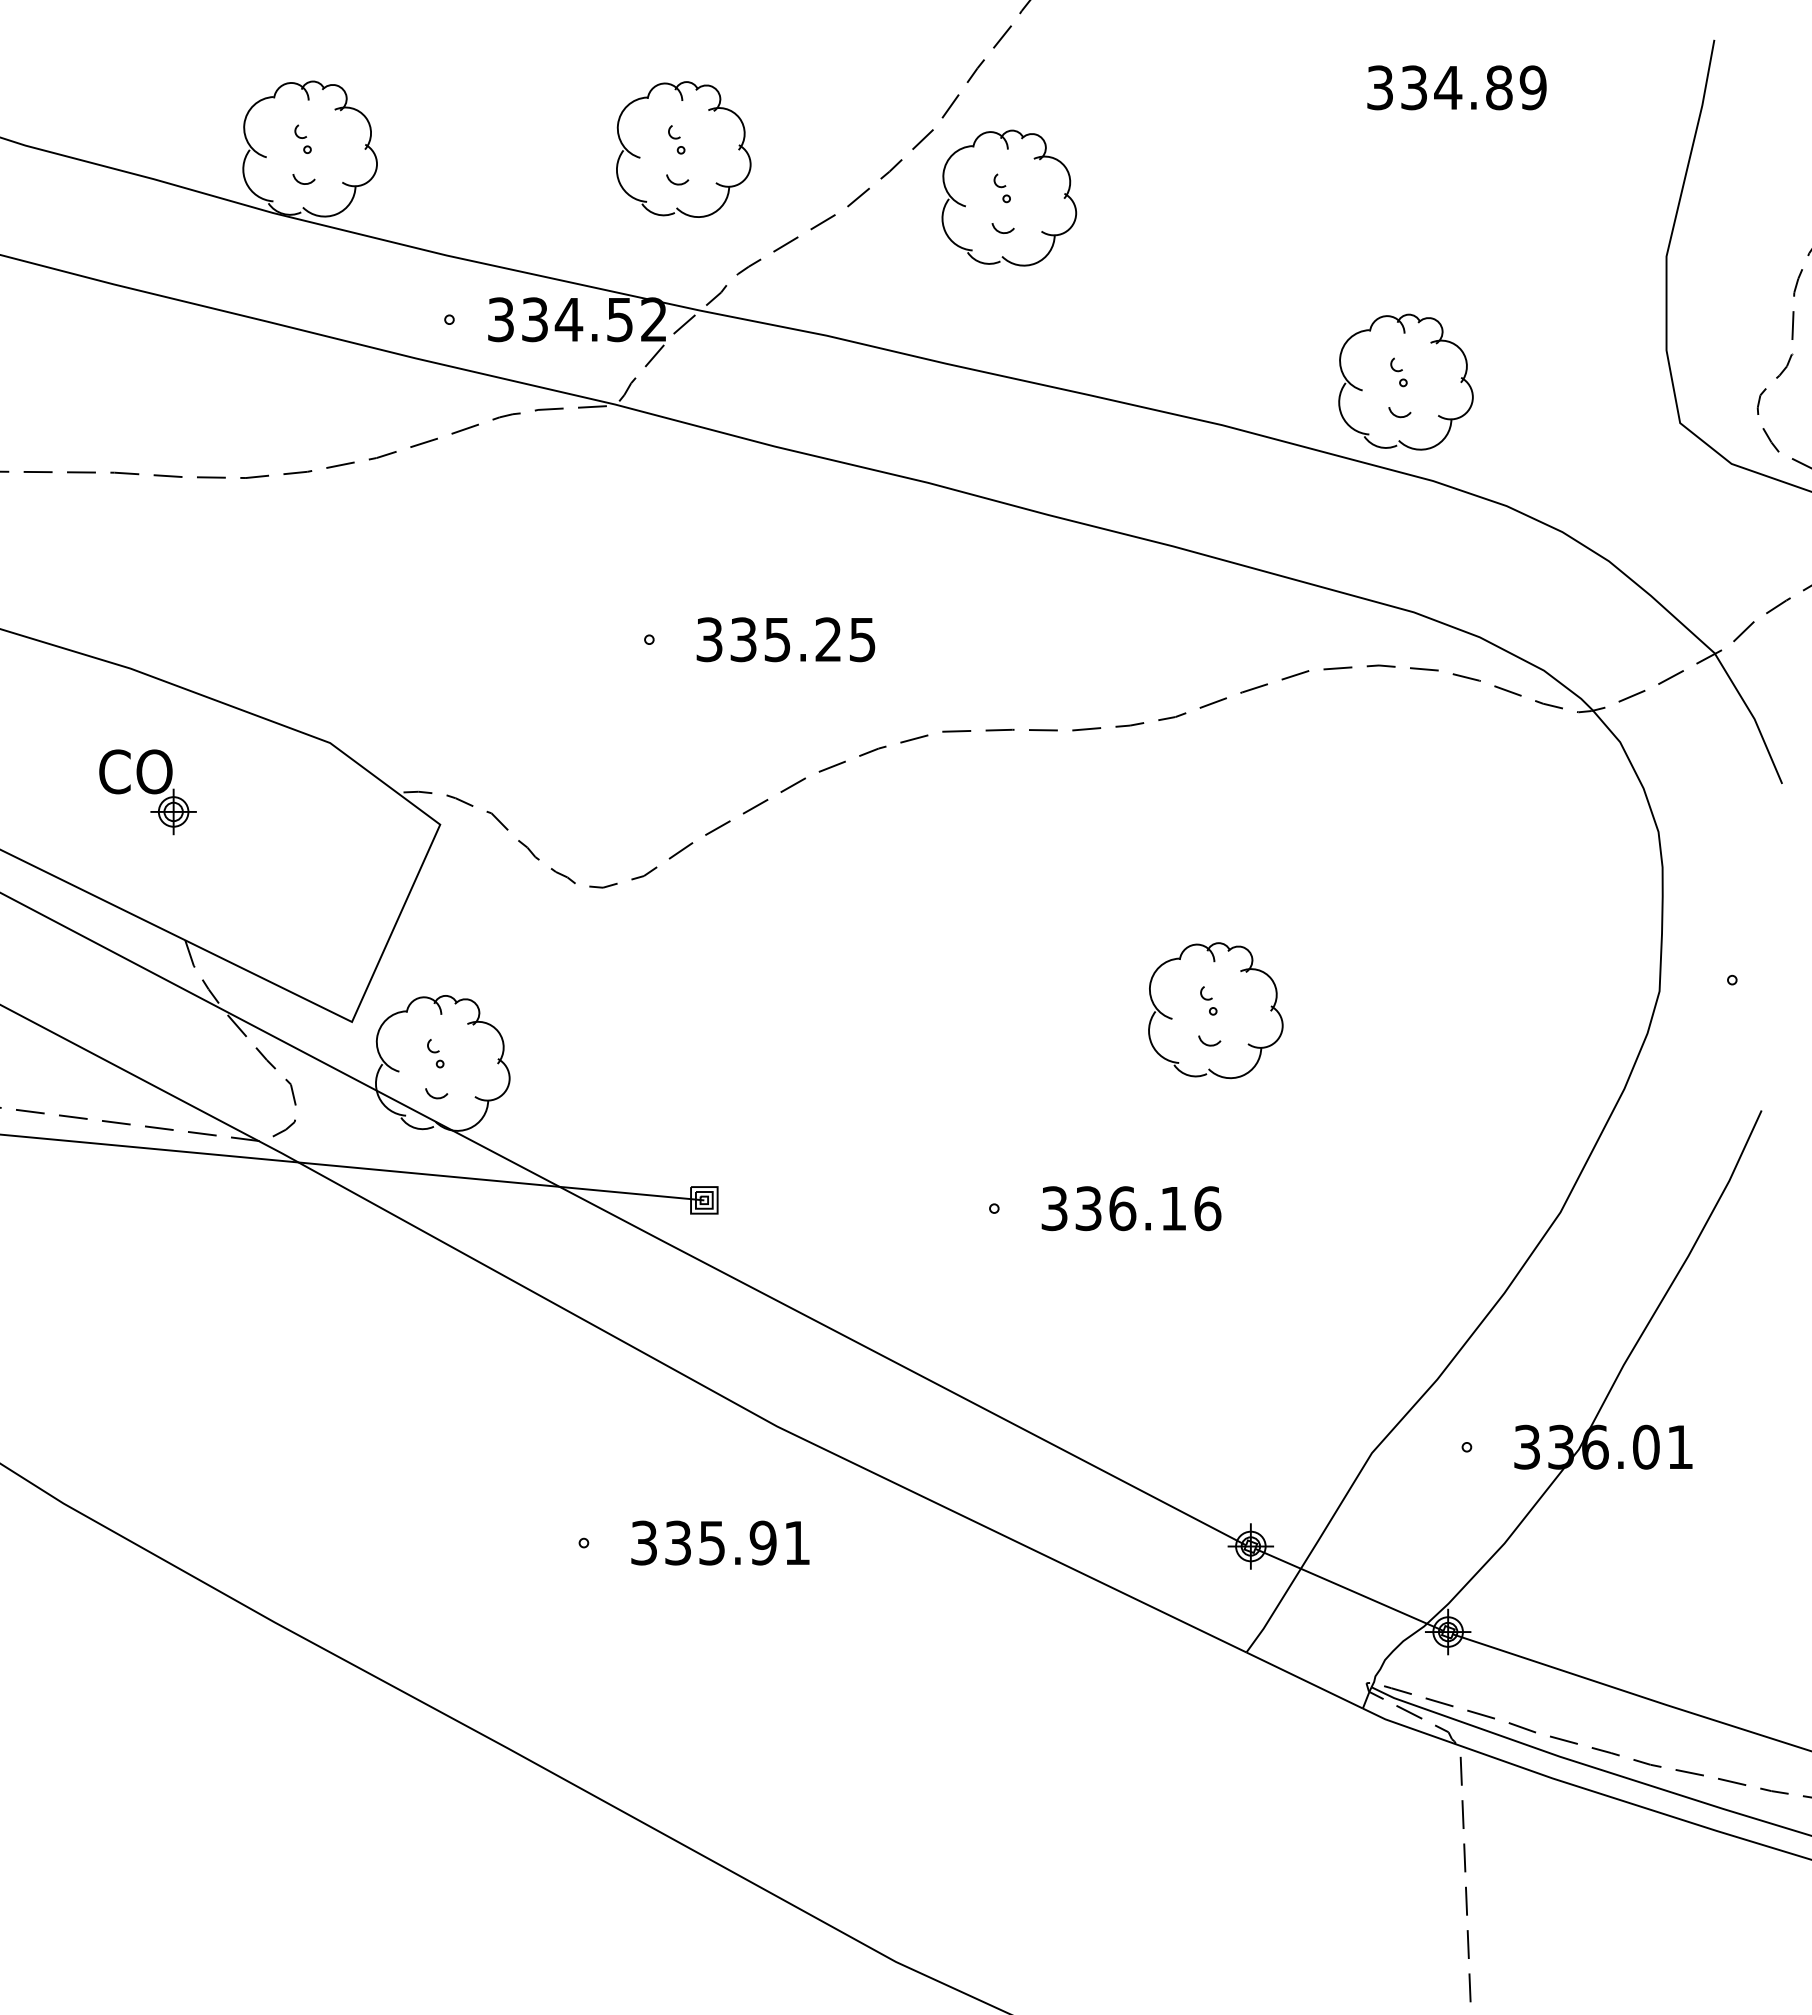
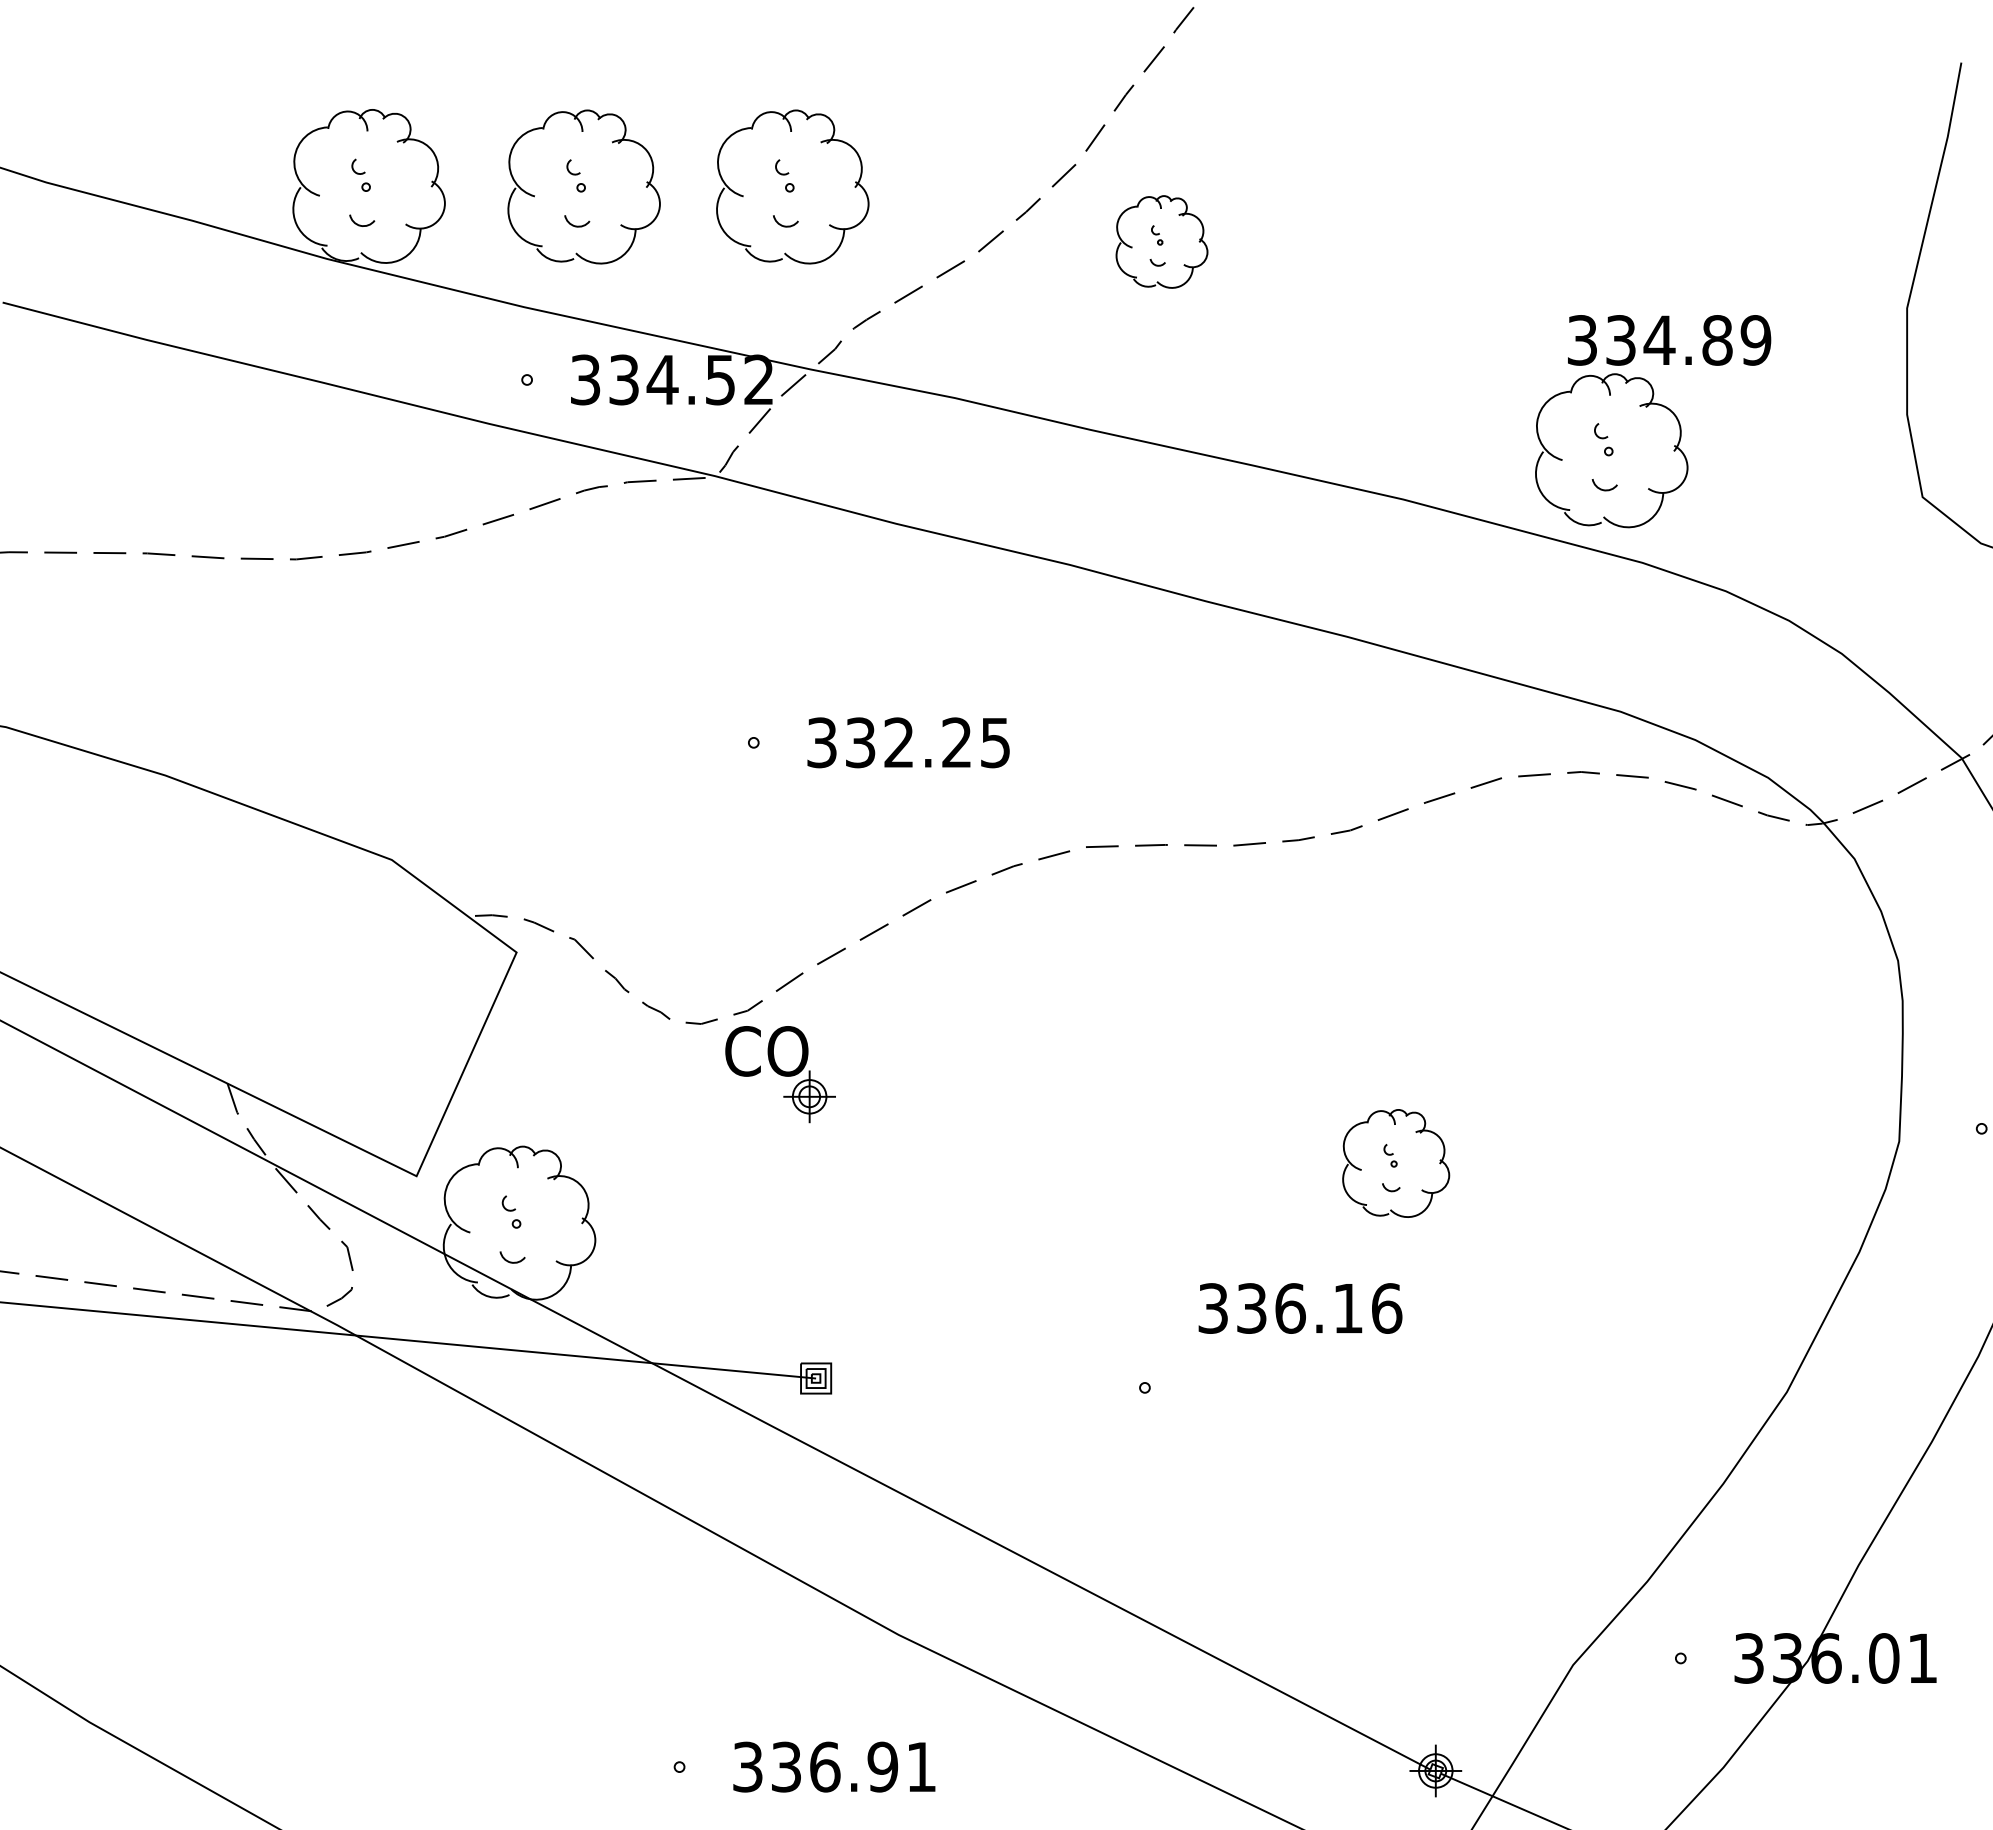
text: (1456, 87) -> (1668, 339), moved
part: (499, 149) -> (583, 186), added
part: (1009, 197) -> (1162, 241), size x0.6
text: (777, 639) -> (899, 742), 335.25 -> 332.25
part: (147, 792) -> (780, 1074), moved
part: (1215, 1010) -> (1395, 1163), size x0.7
text: (1131, 1208) -> (1300, 1308), moved
text: (712, 1542) -> (825, 1766), 335.91 -> 336.91

